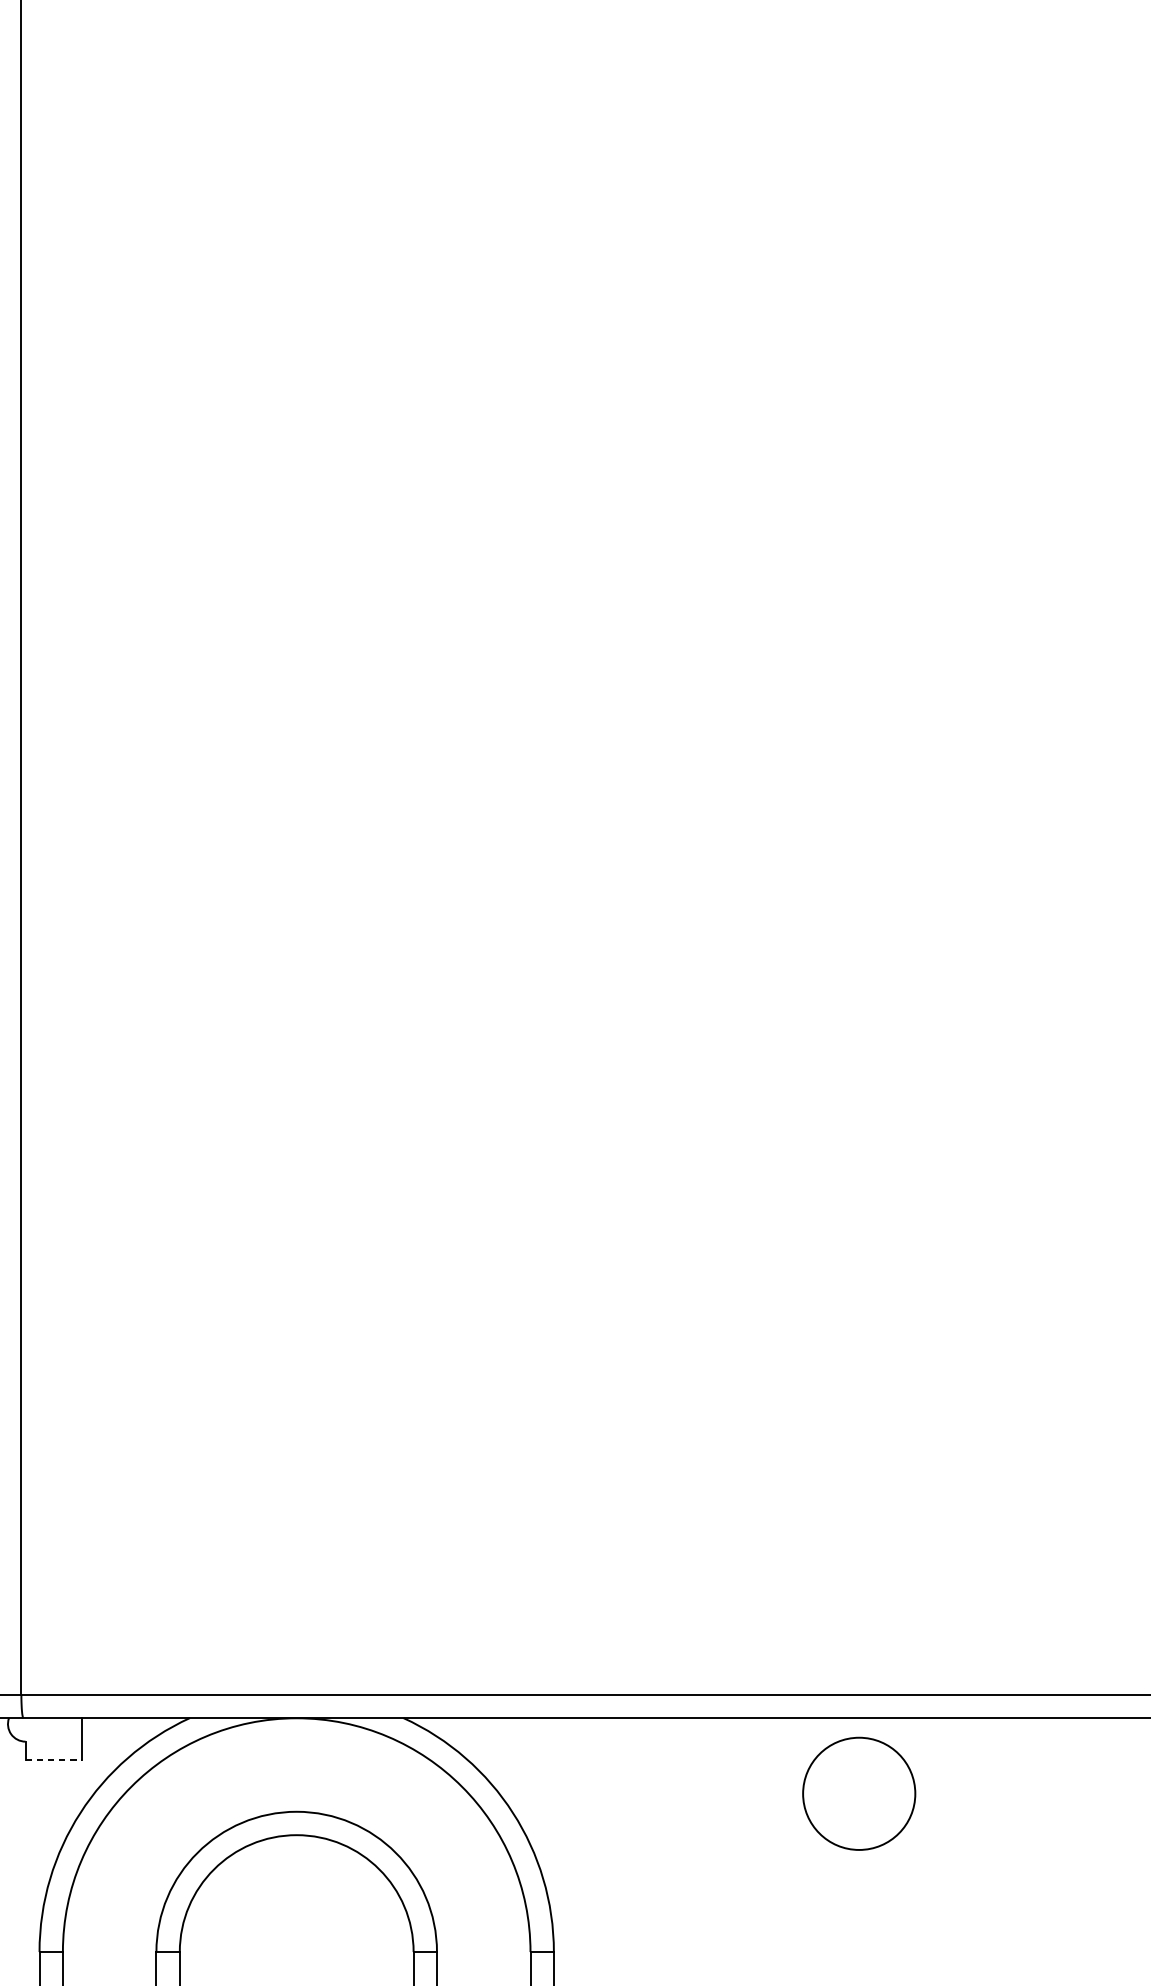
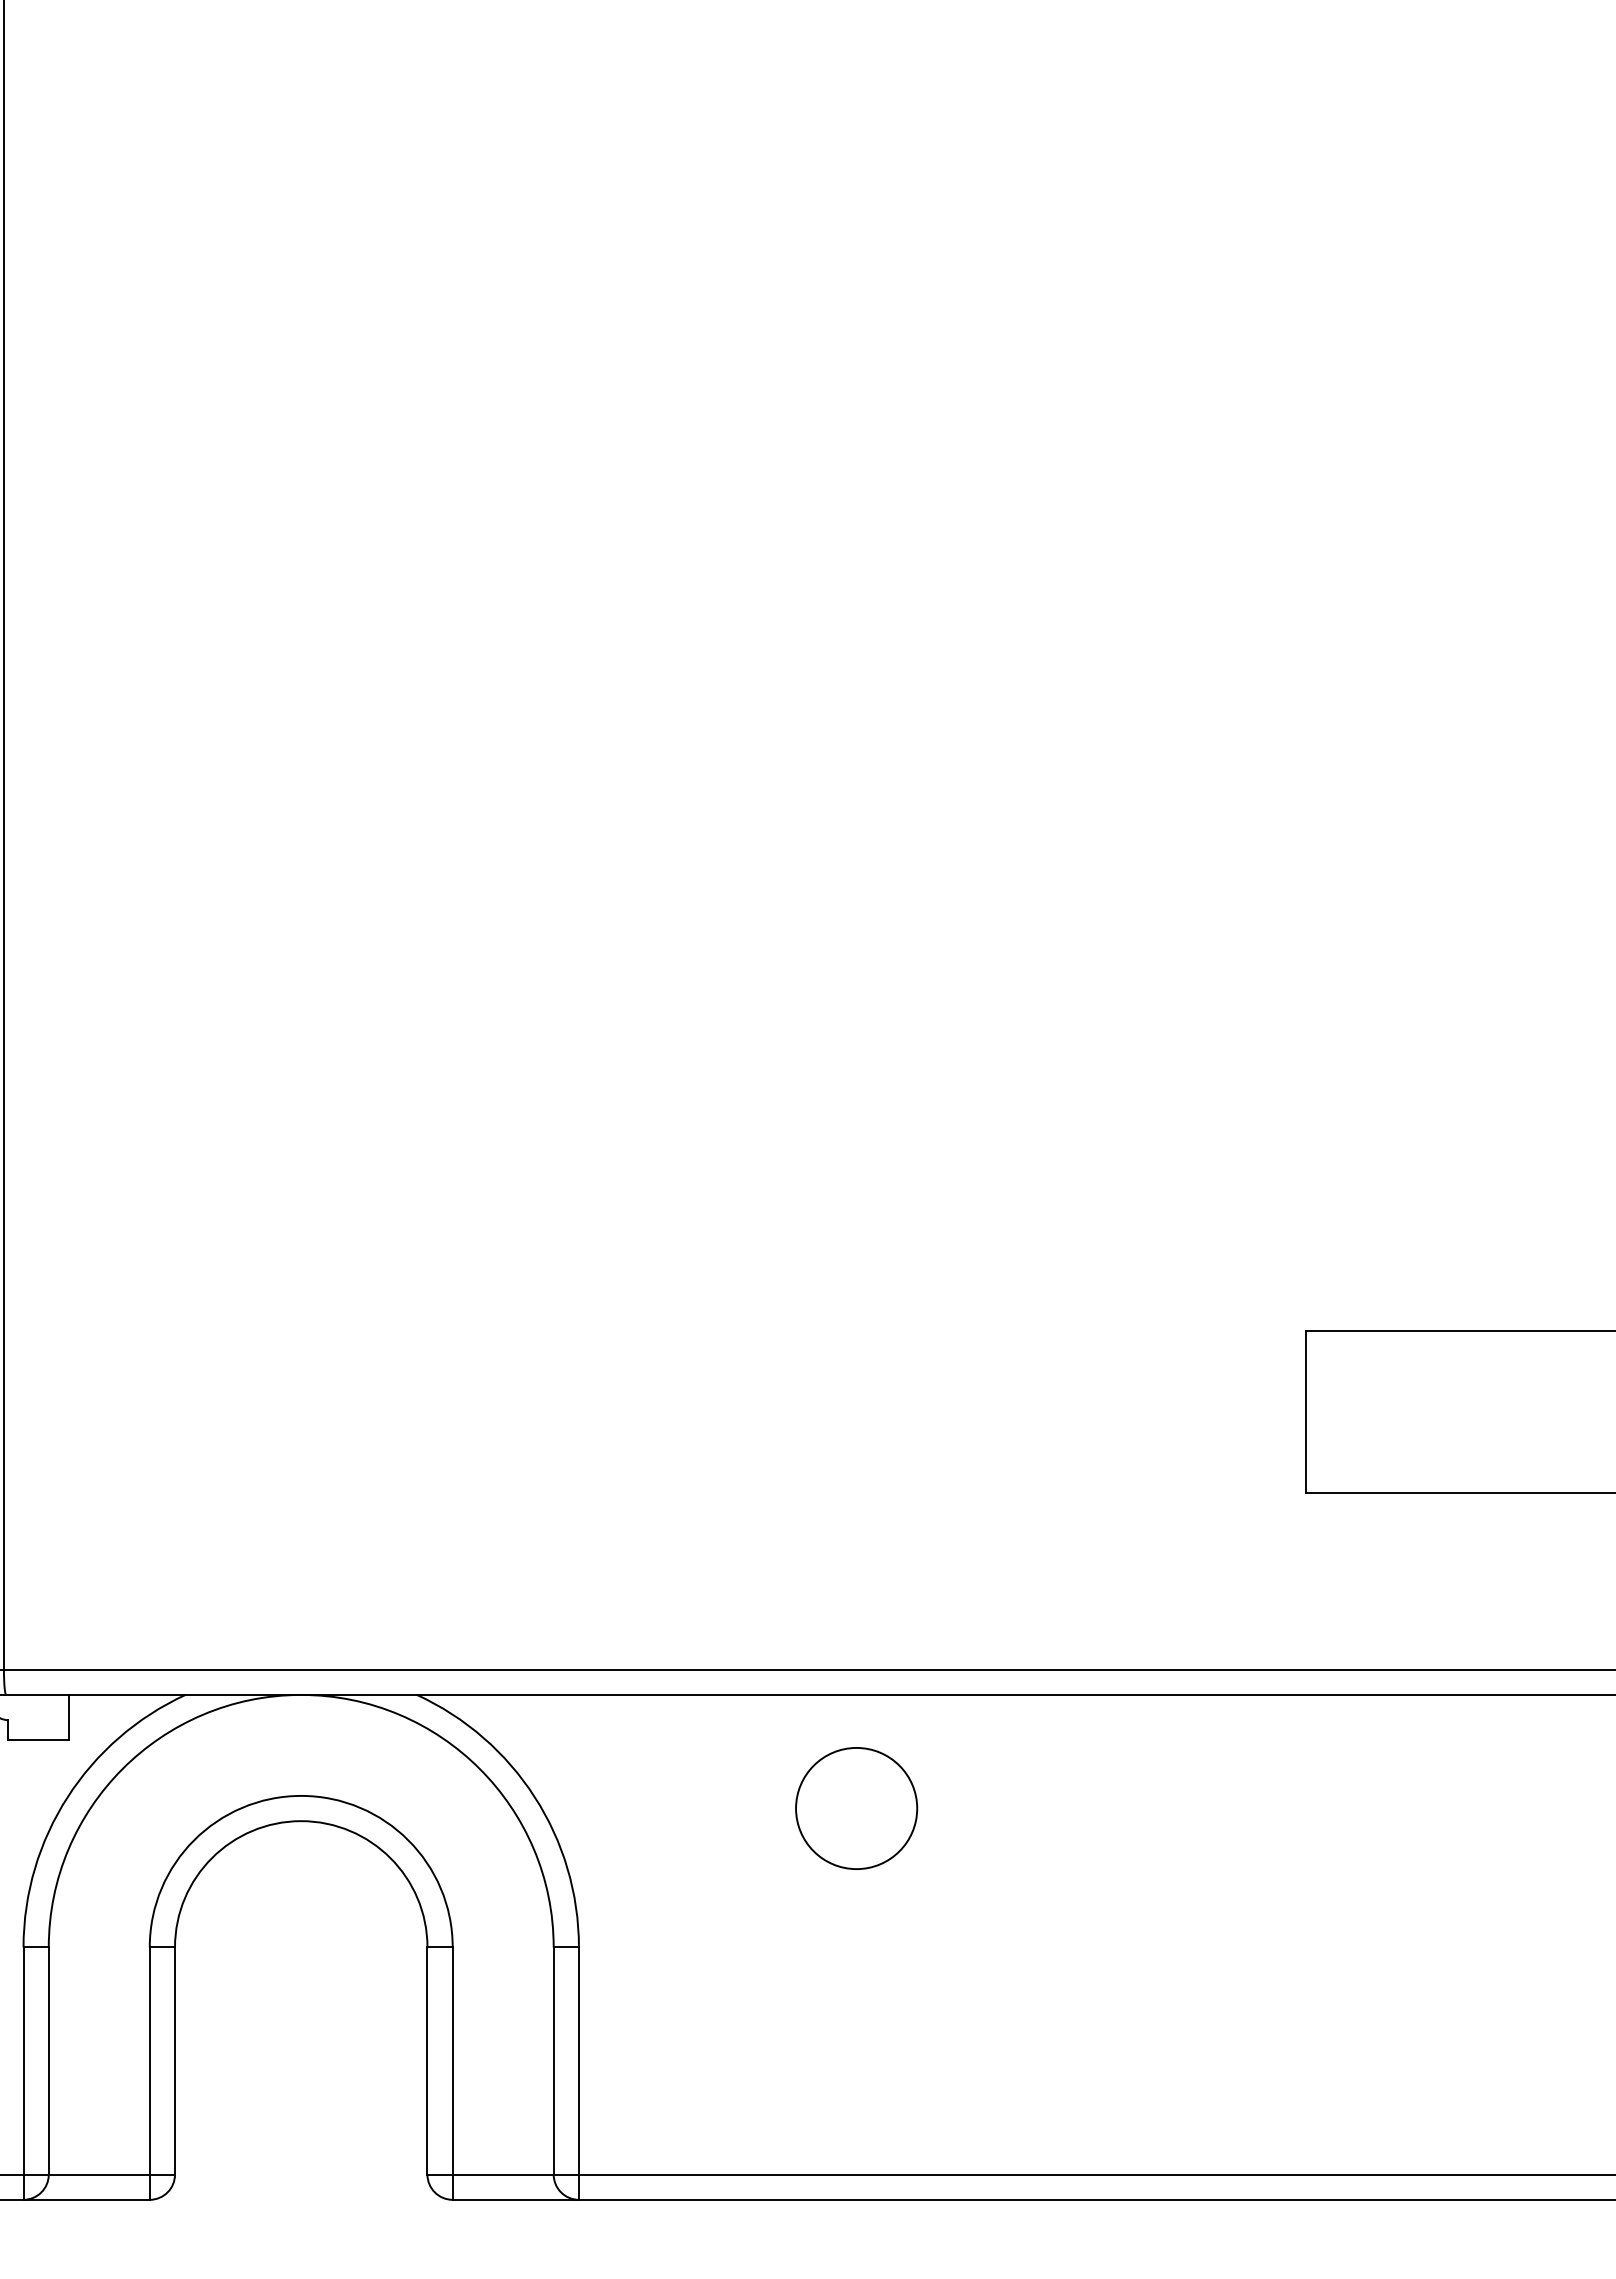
line: (54, 1760) -> (39, 1740), dashed -> solid
circle: (859, 1793) -> (856, 1808), moved

